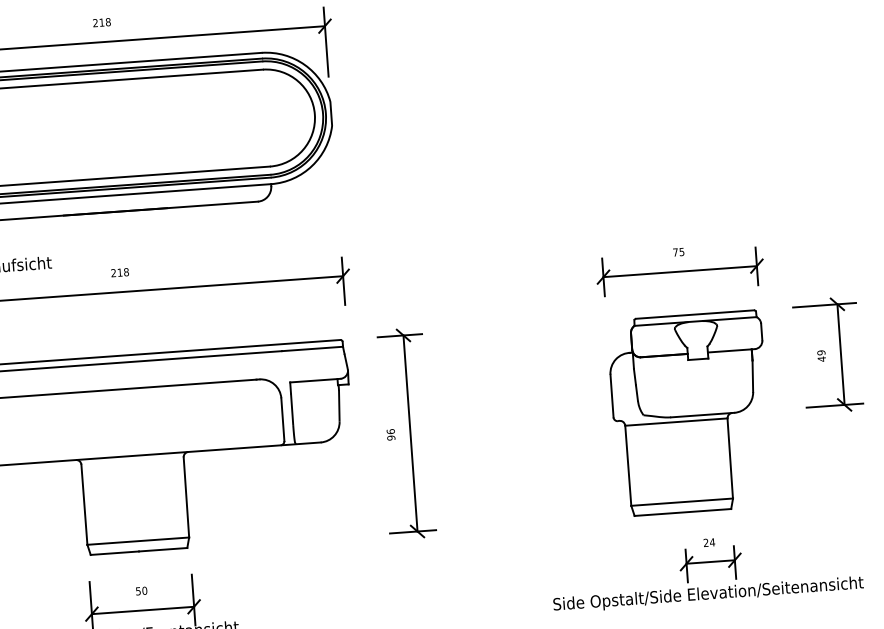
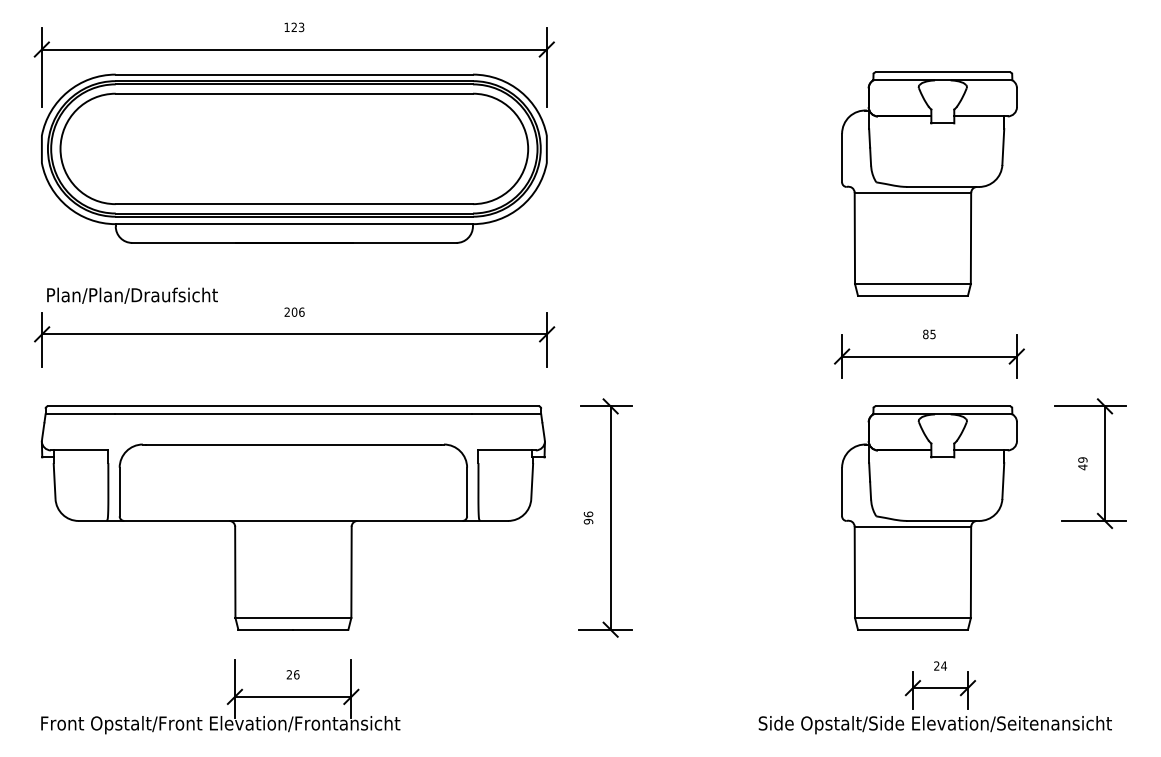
text: (102, 22) -> (294, 27), 218 -> 123
part: (669, 119) -> (929, 183), added
text: (675, 252) -> (925, 334), 75 -> 85
text: (122, 271) -> (297, 311), 218 -> 206
text: (141, 590) -> (292, 674), 50 -> 26

